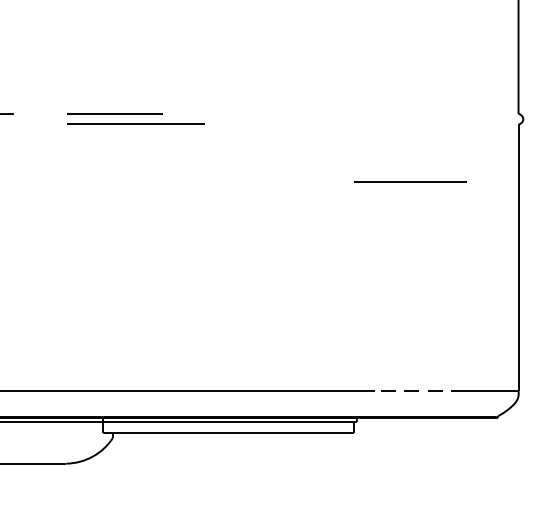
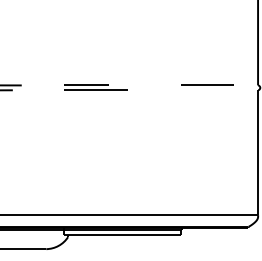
part: (135, 118) -> (95, 87), moved
line: (410, 180) -> (207, 84), moved
line: (419, 391) -> (211, 215), dashed -> solid

